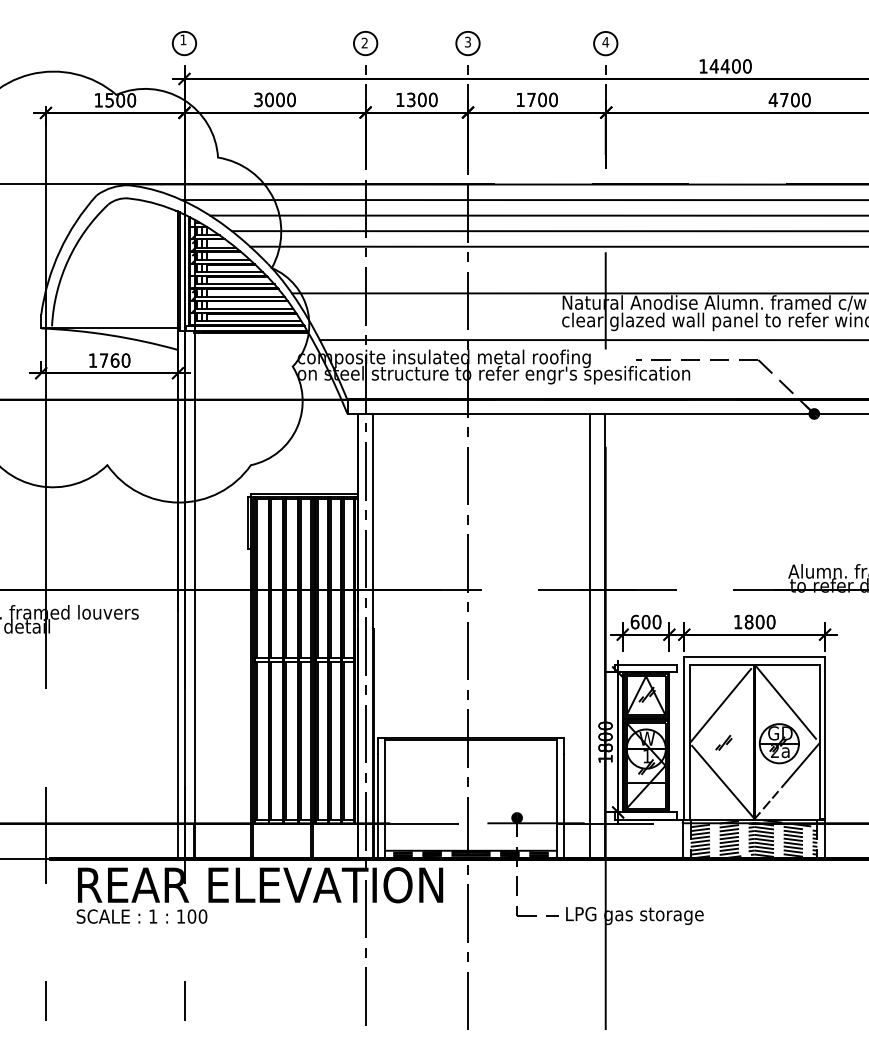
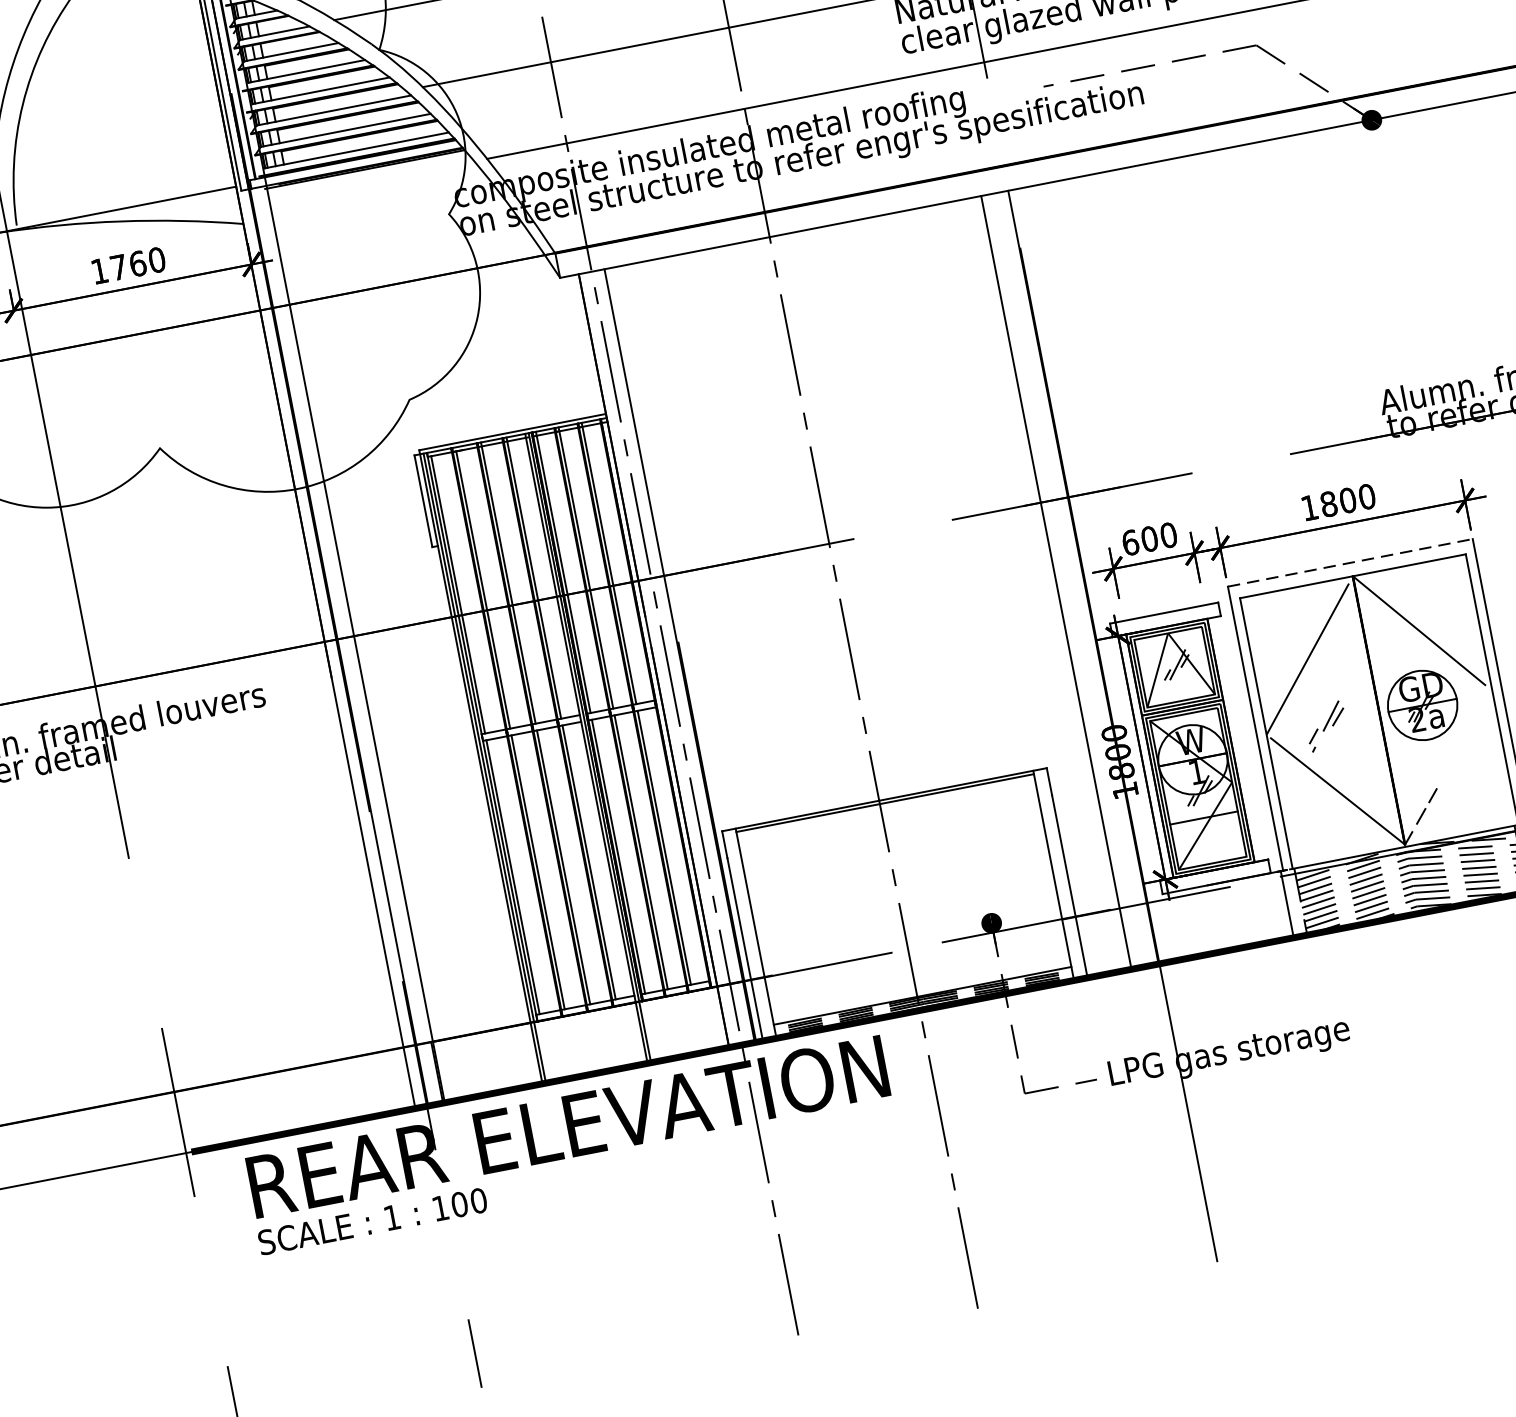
line: (755, 656) -> (1351, 561), solid -> dashed
part: (723, 742) -> (1325, 722), size x1.4
line: (800, 765) -> (1466, 736), removed

